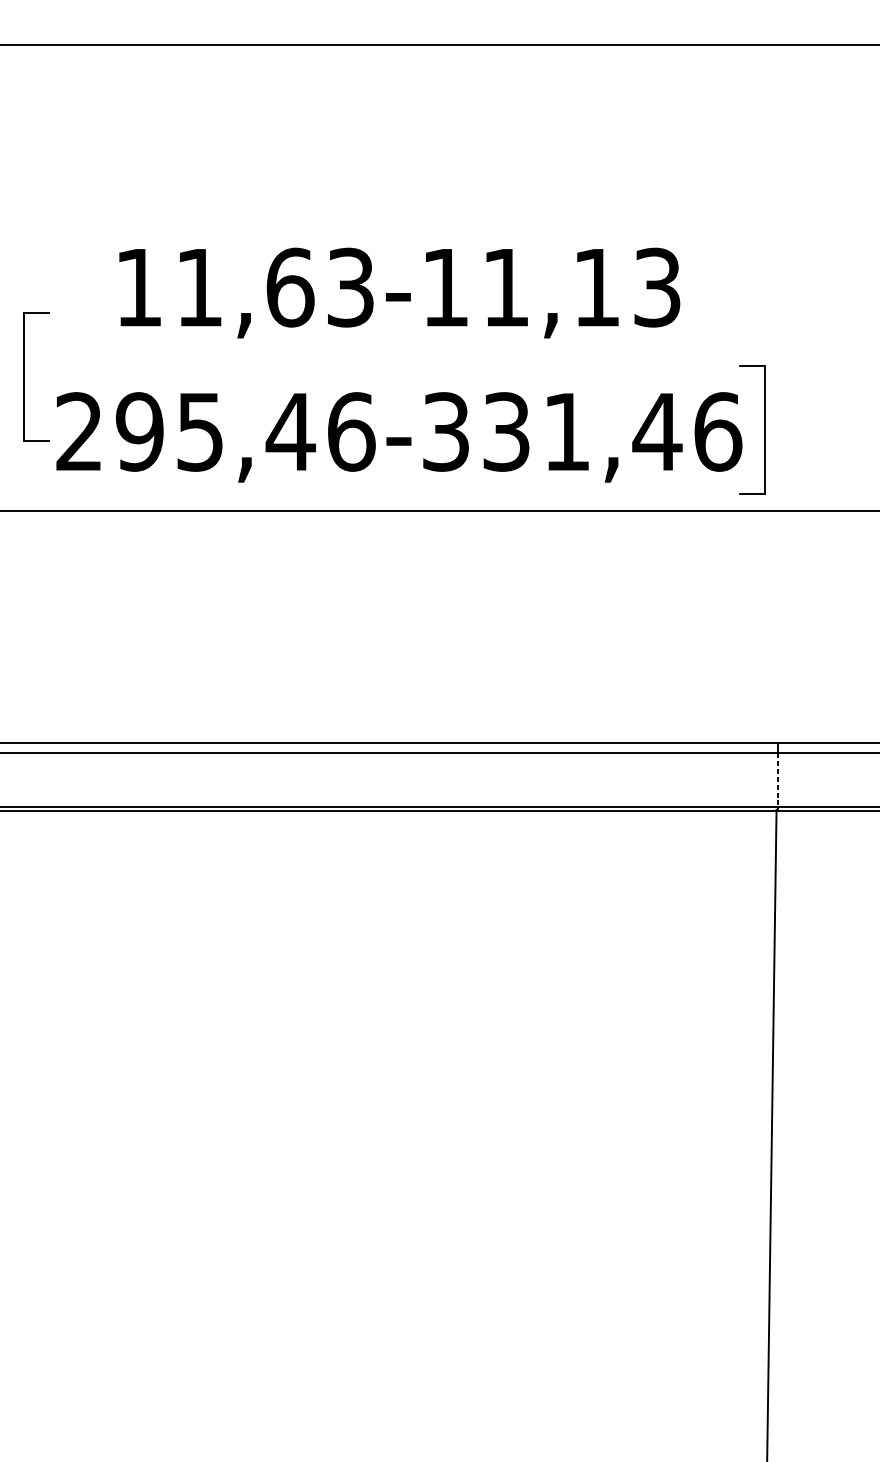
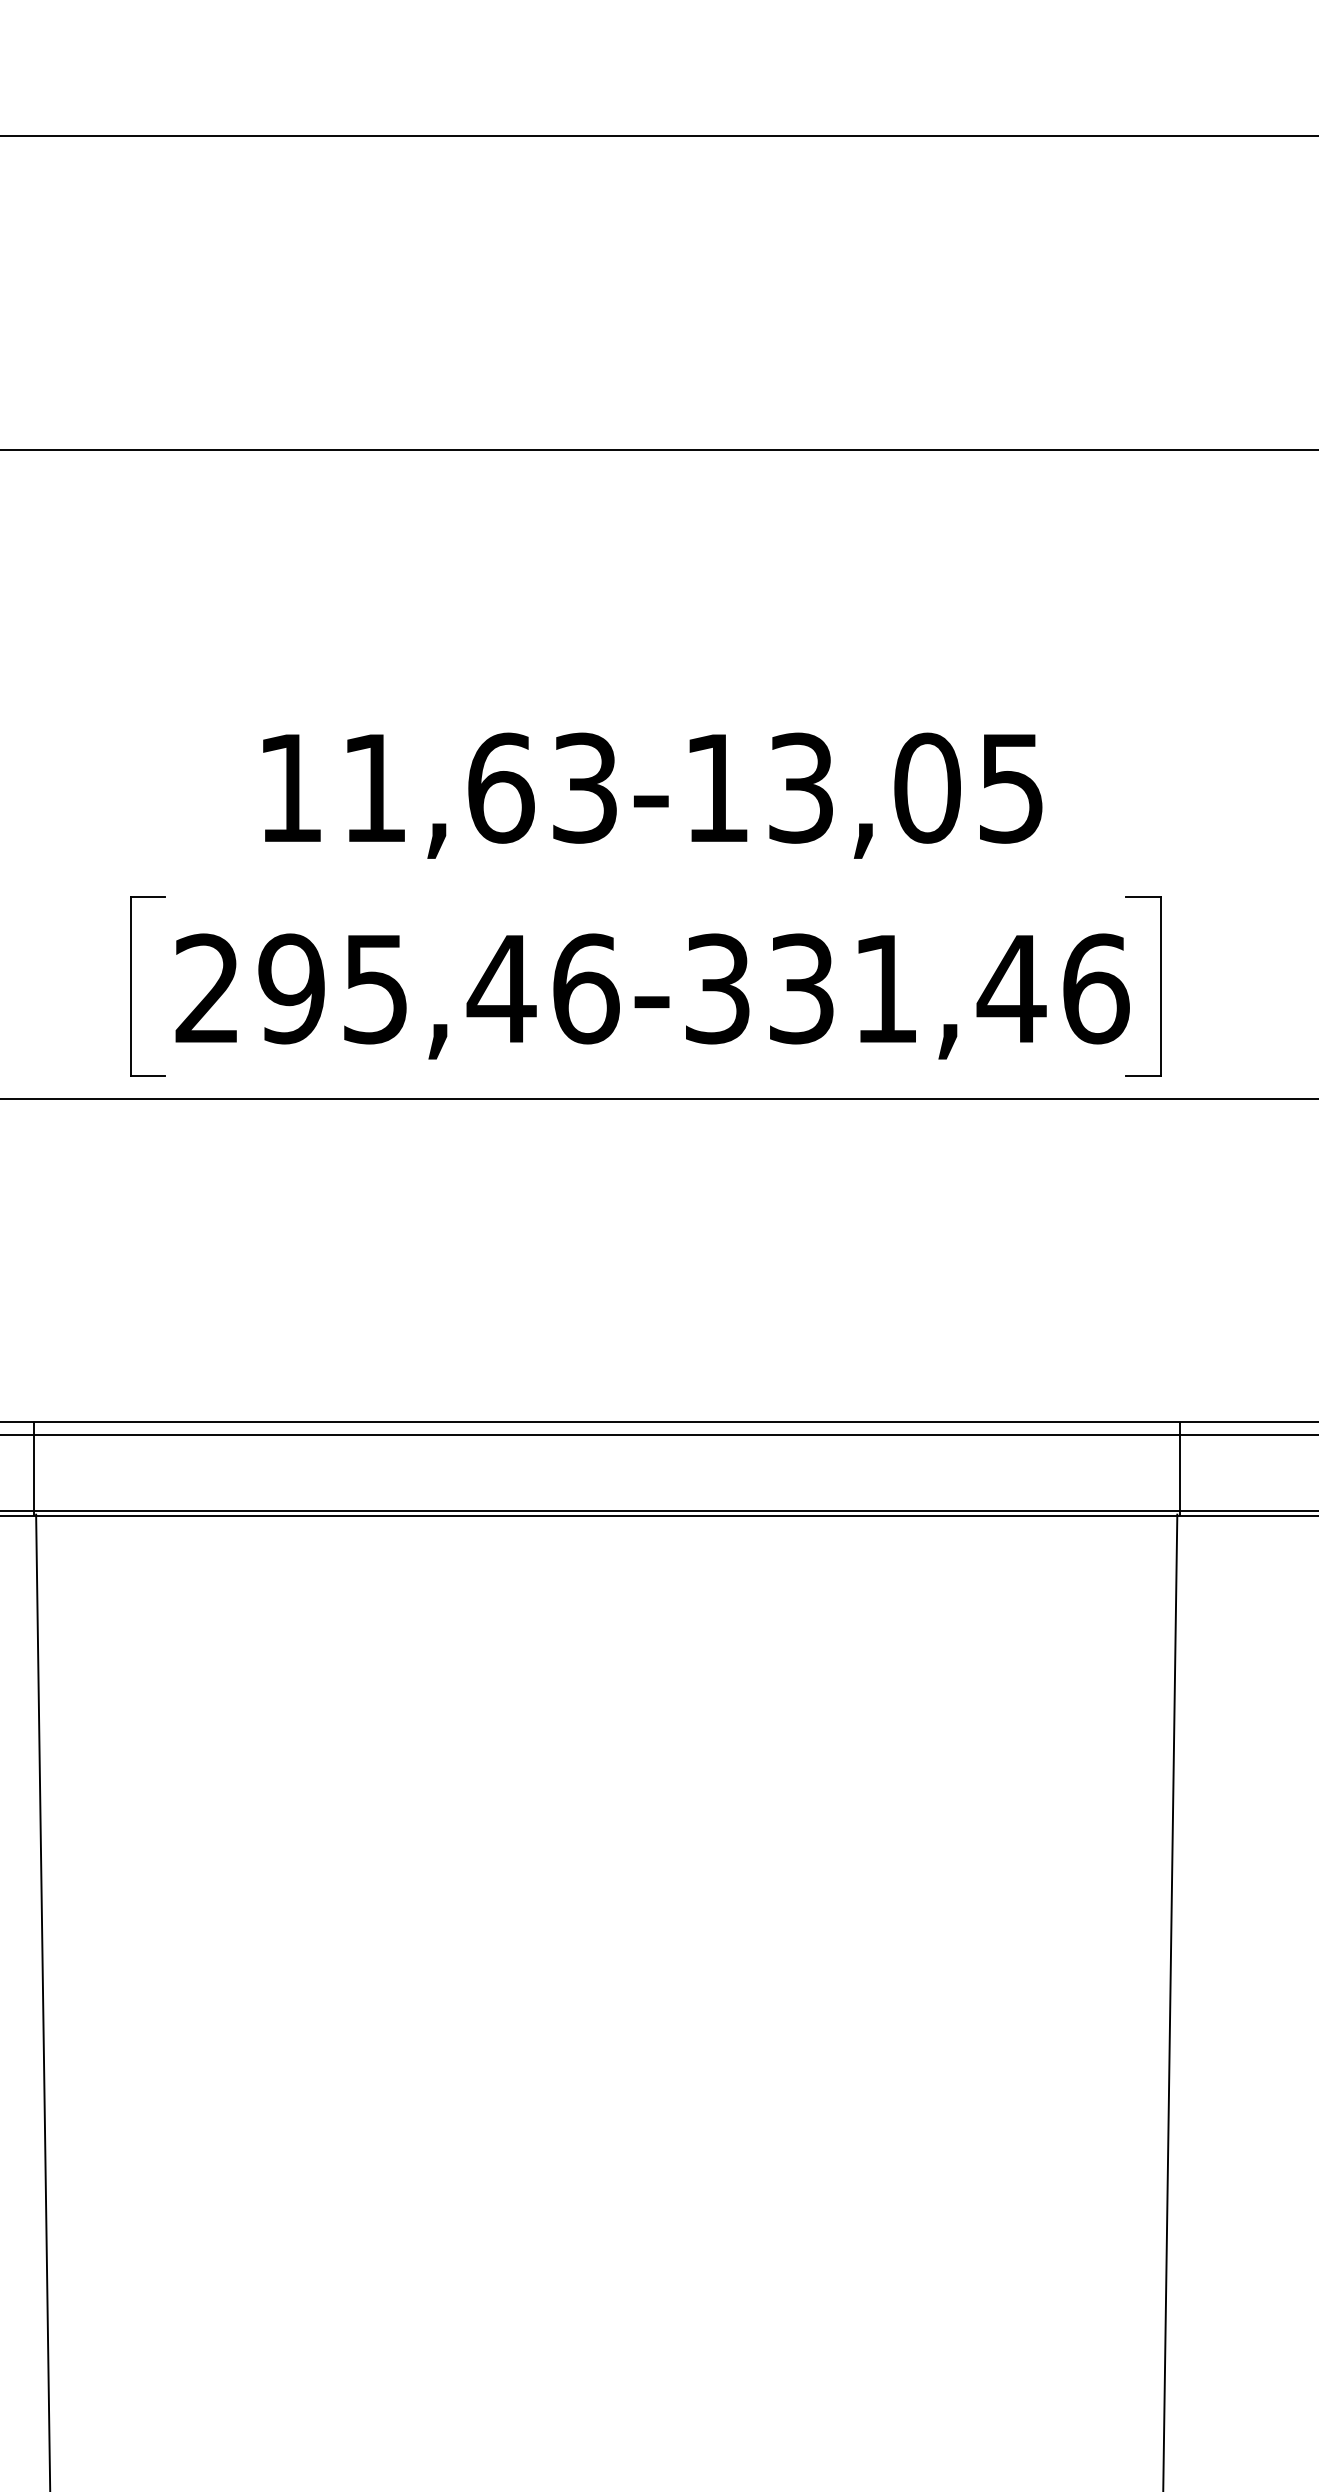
text: (581, 287) -> (906, 787), 11,63-11,13 -> 11,63-13,05
part: (24, 377) -> (131, 986), moved
line: (778, 780) -> (1179, 1473), dashed -> solid

